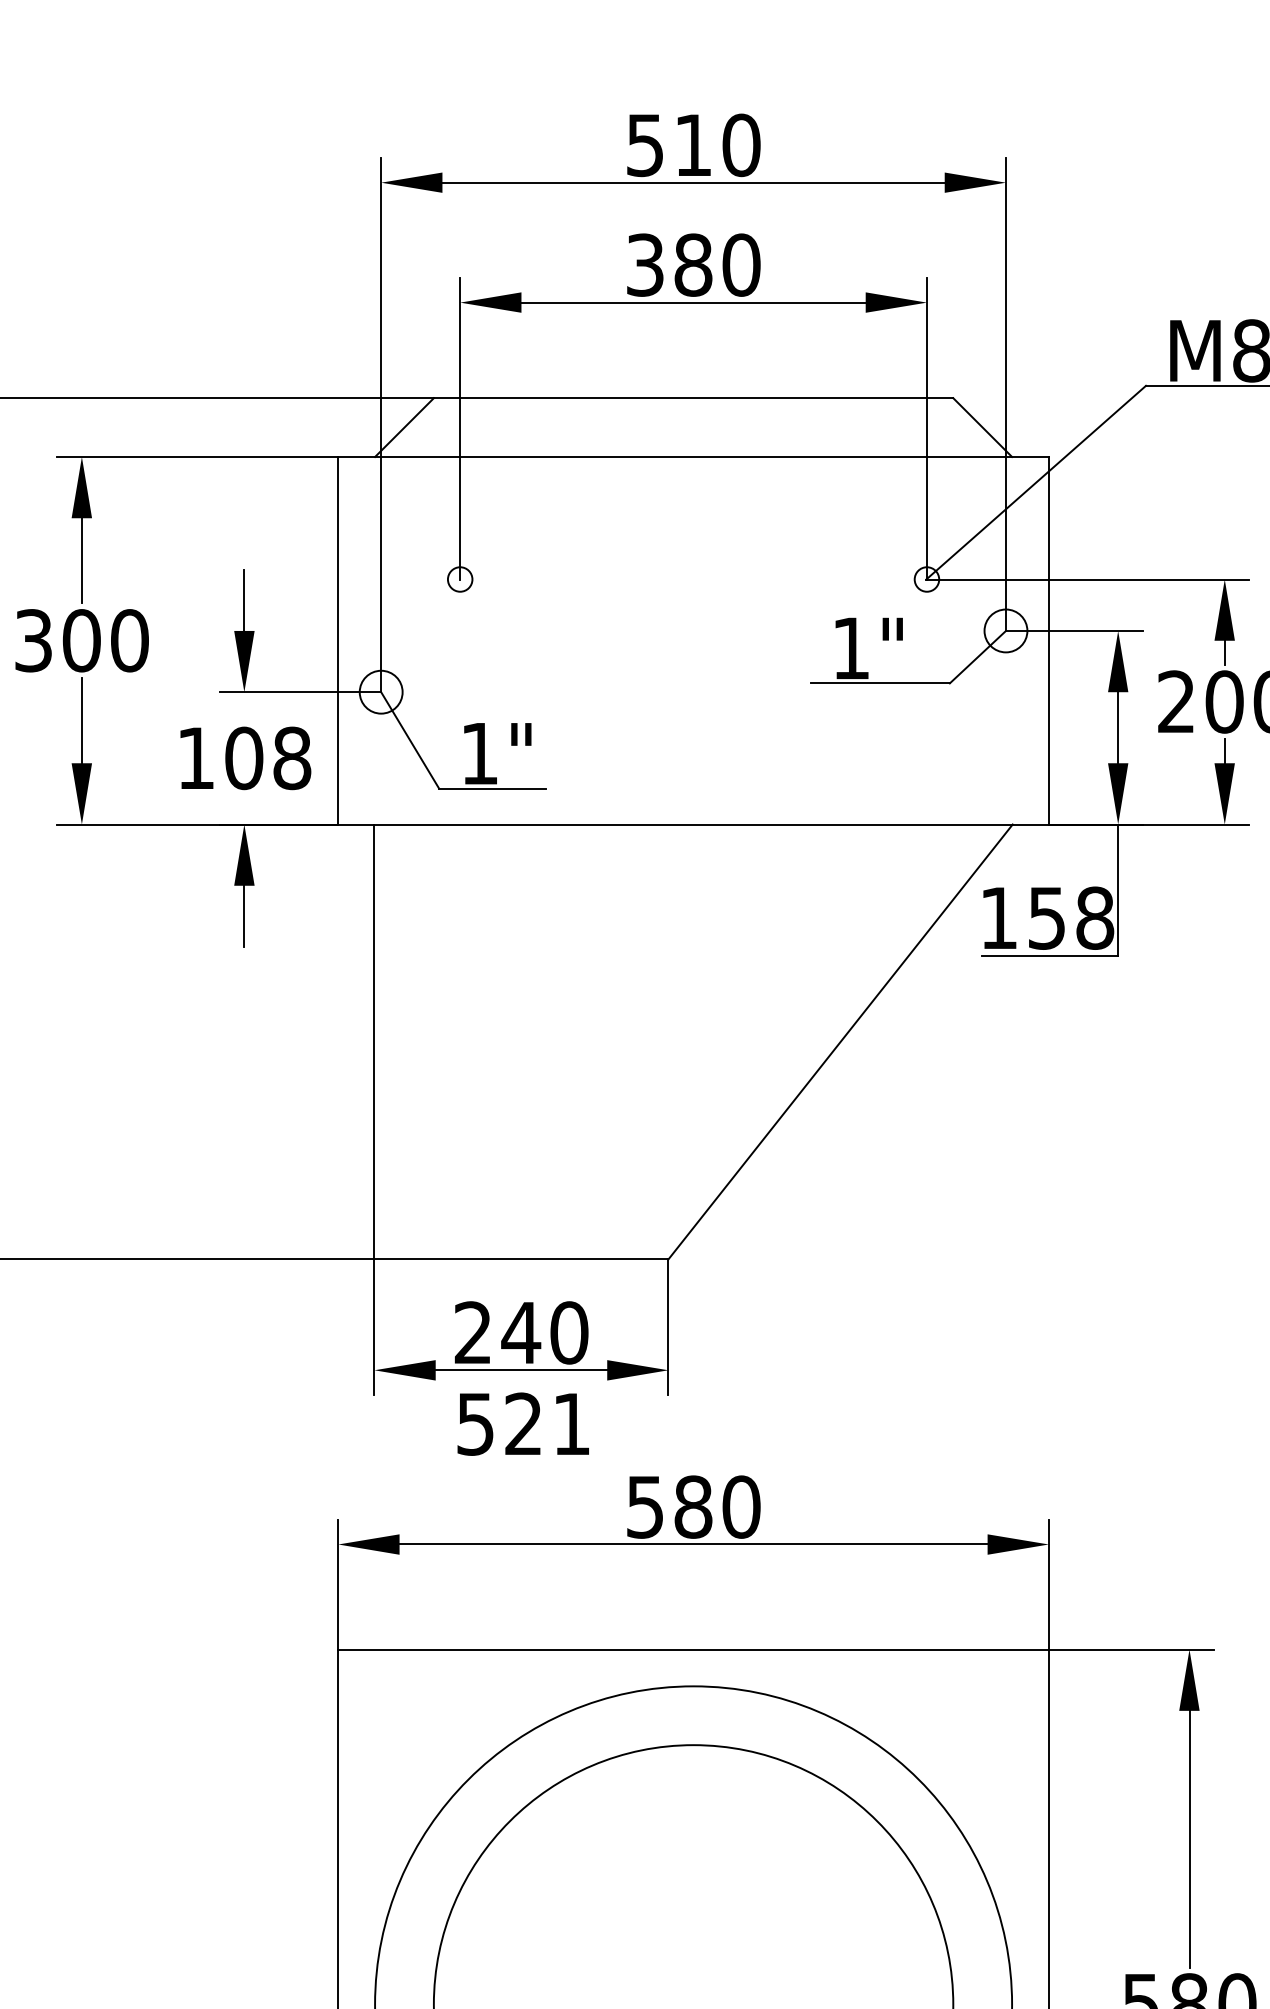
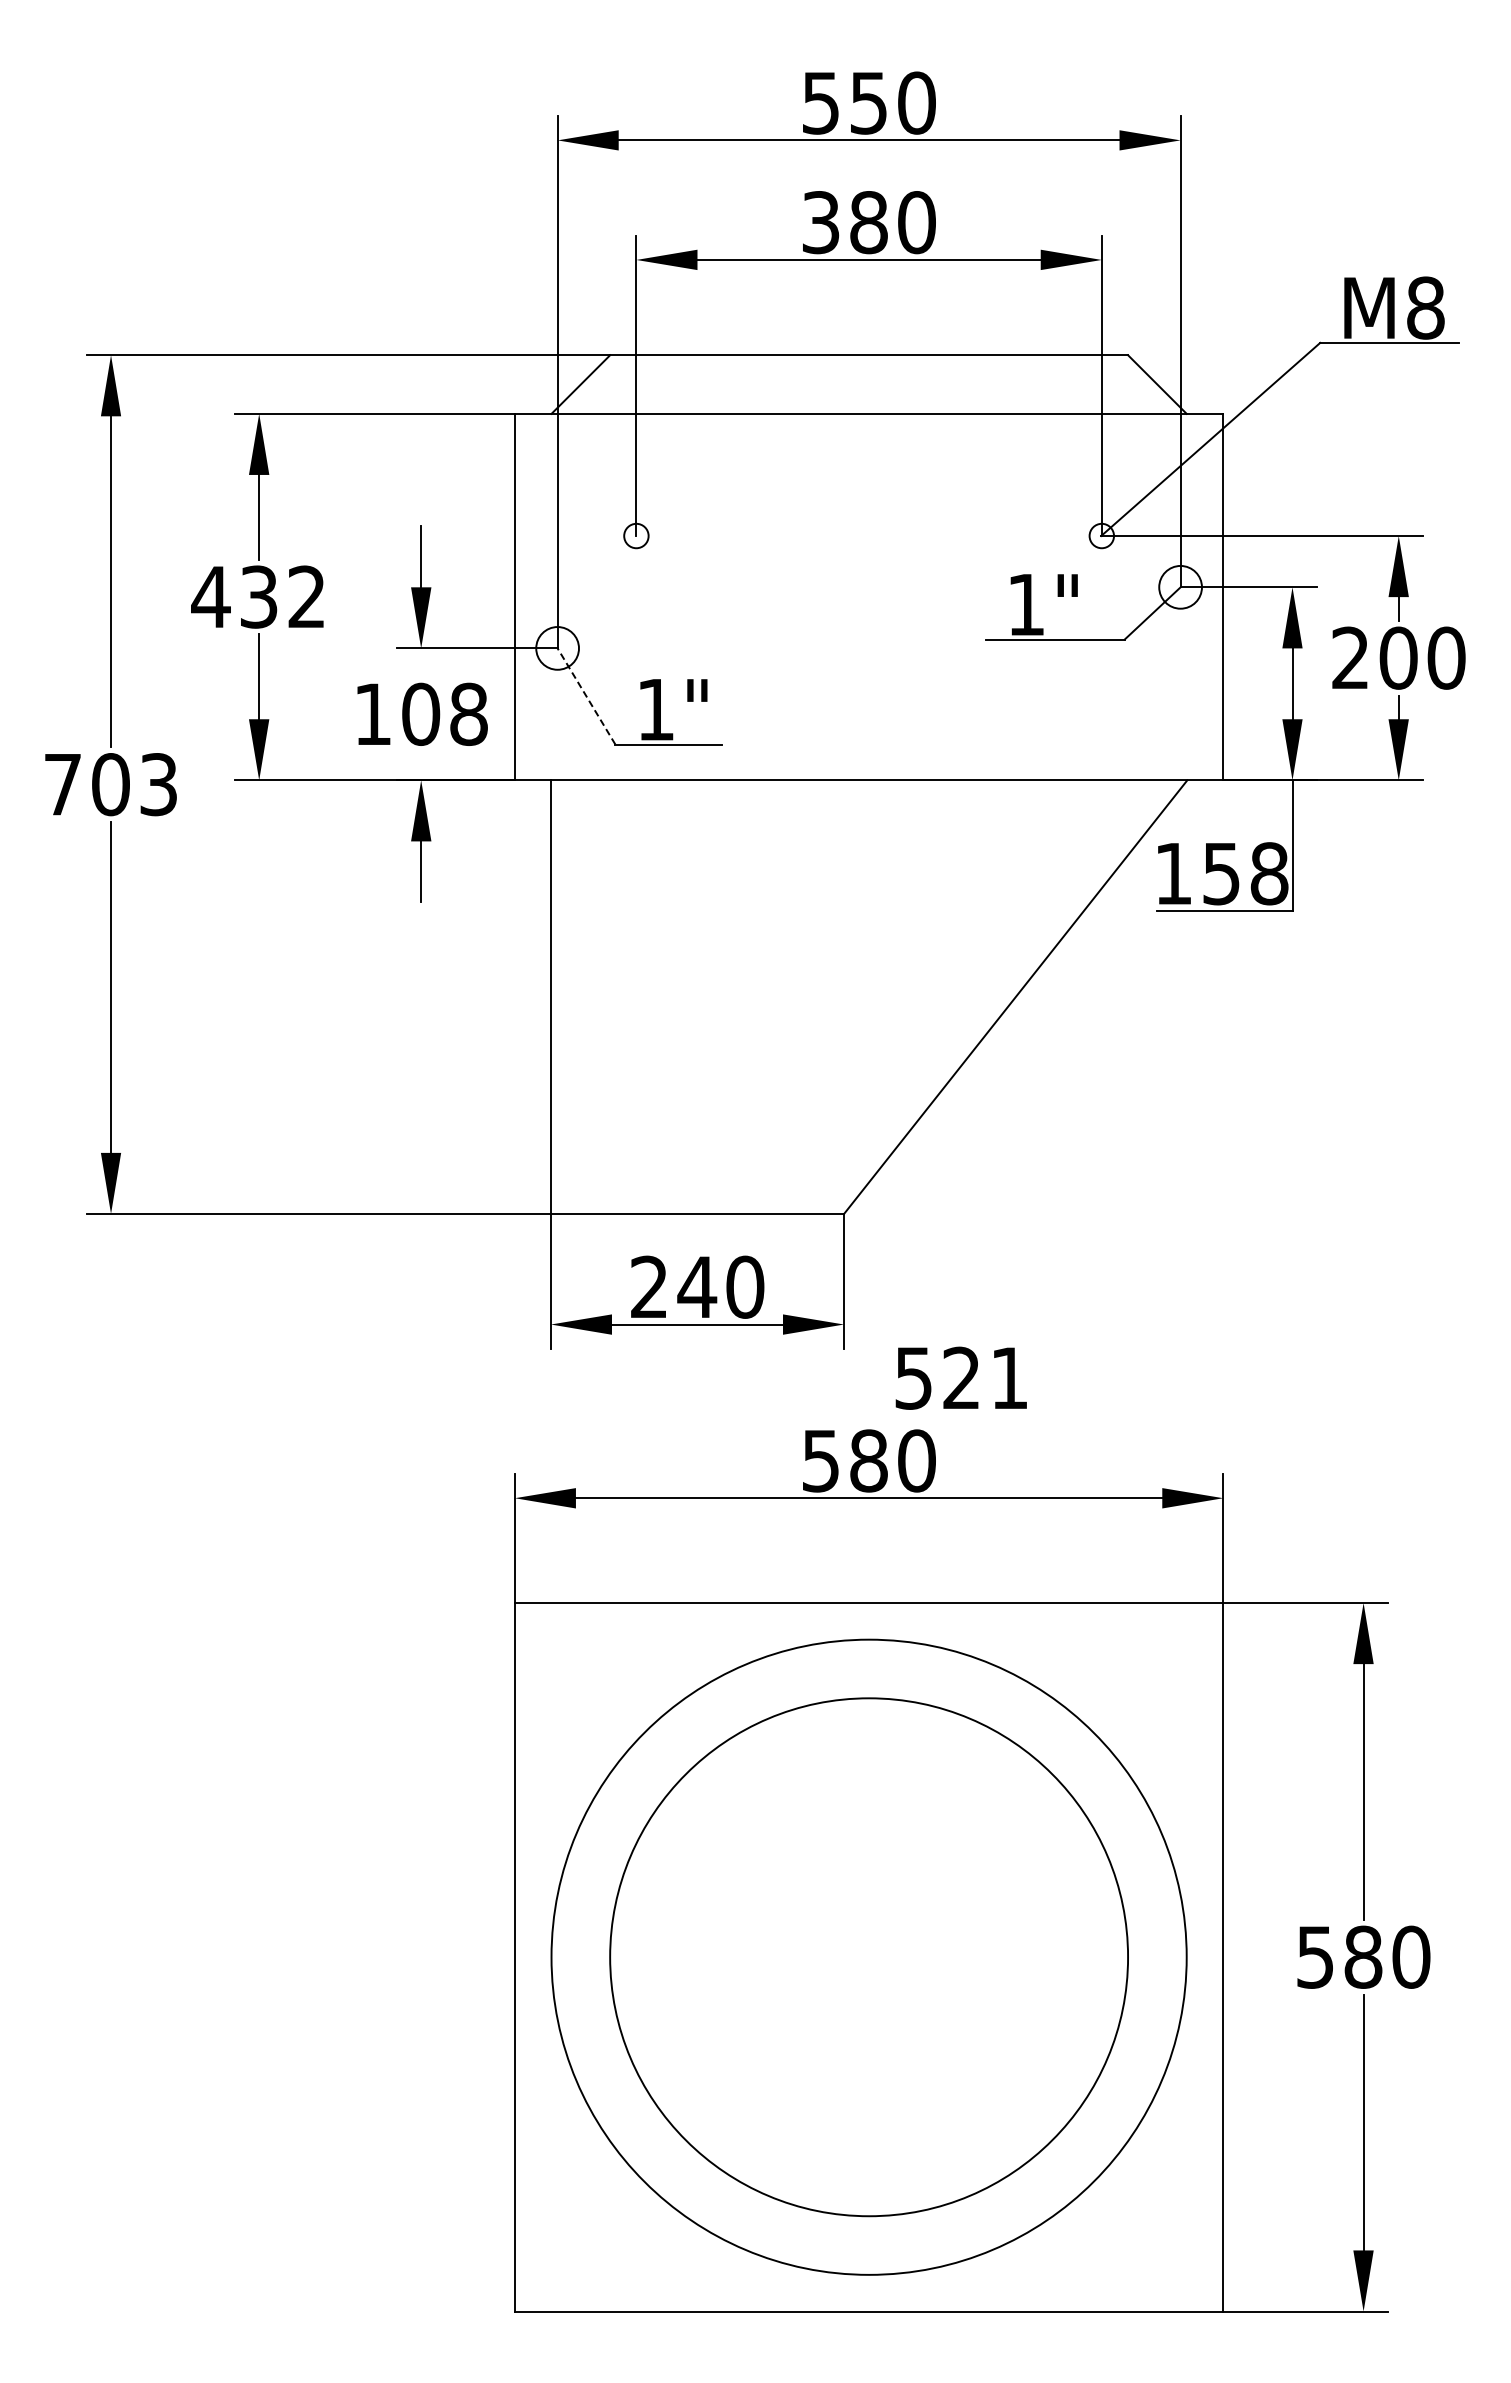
text: (692, 145) -> (868, 103), 510 -> 550
text: (81, 640) -> (258, 596), 300 -> 432
line: (410, 740) -> (586, 696), solid -> dashed
text: (522, 1423) -> (960, 1377), moved

